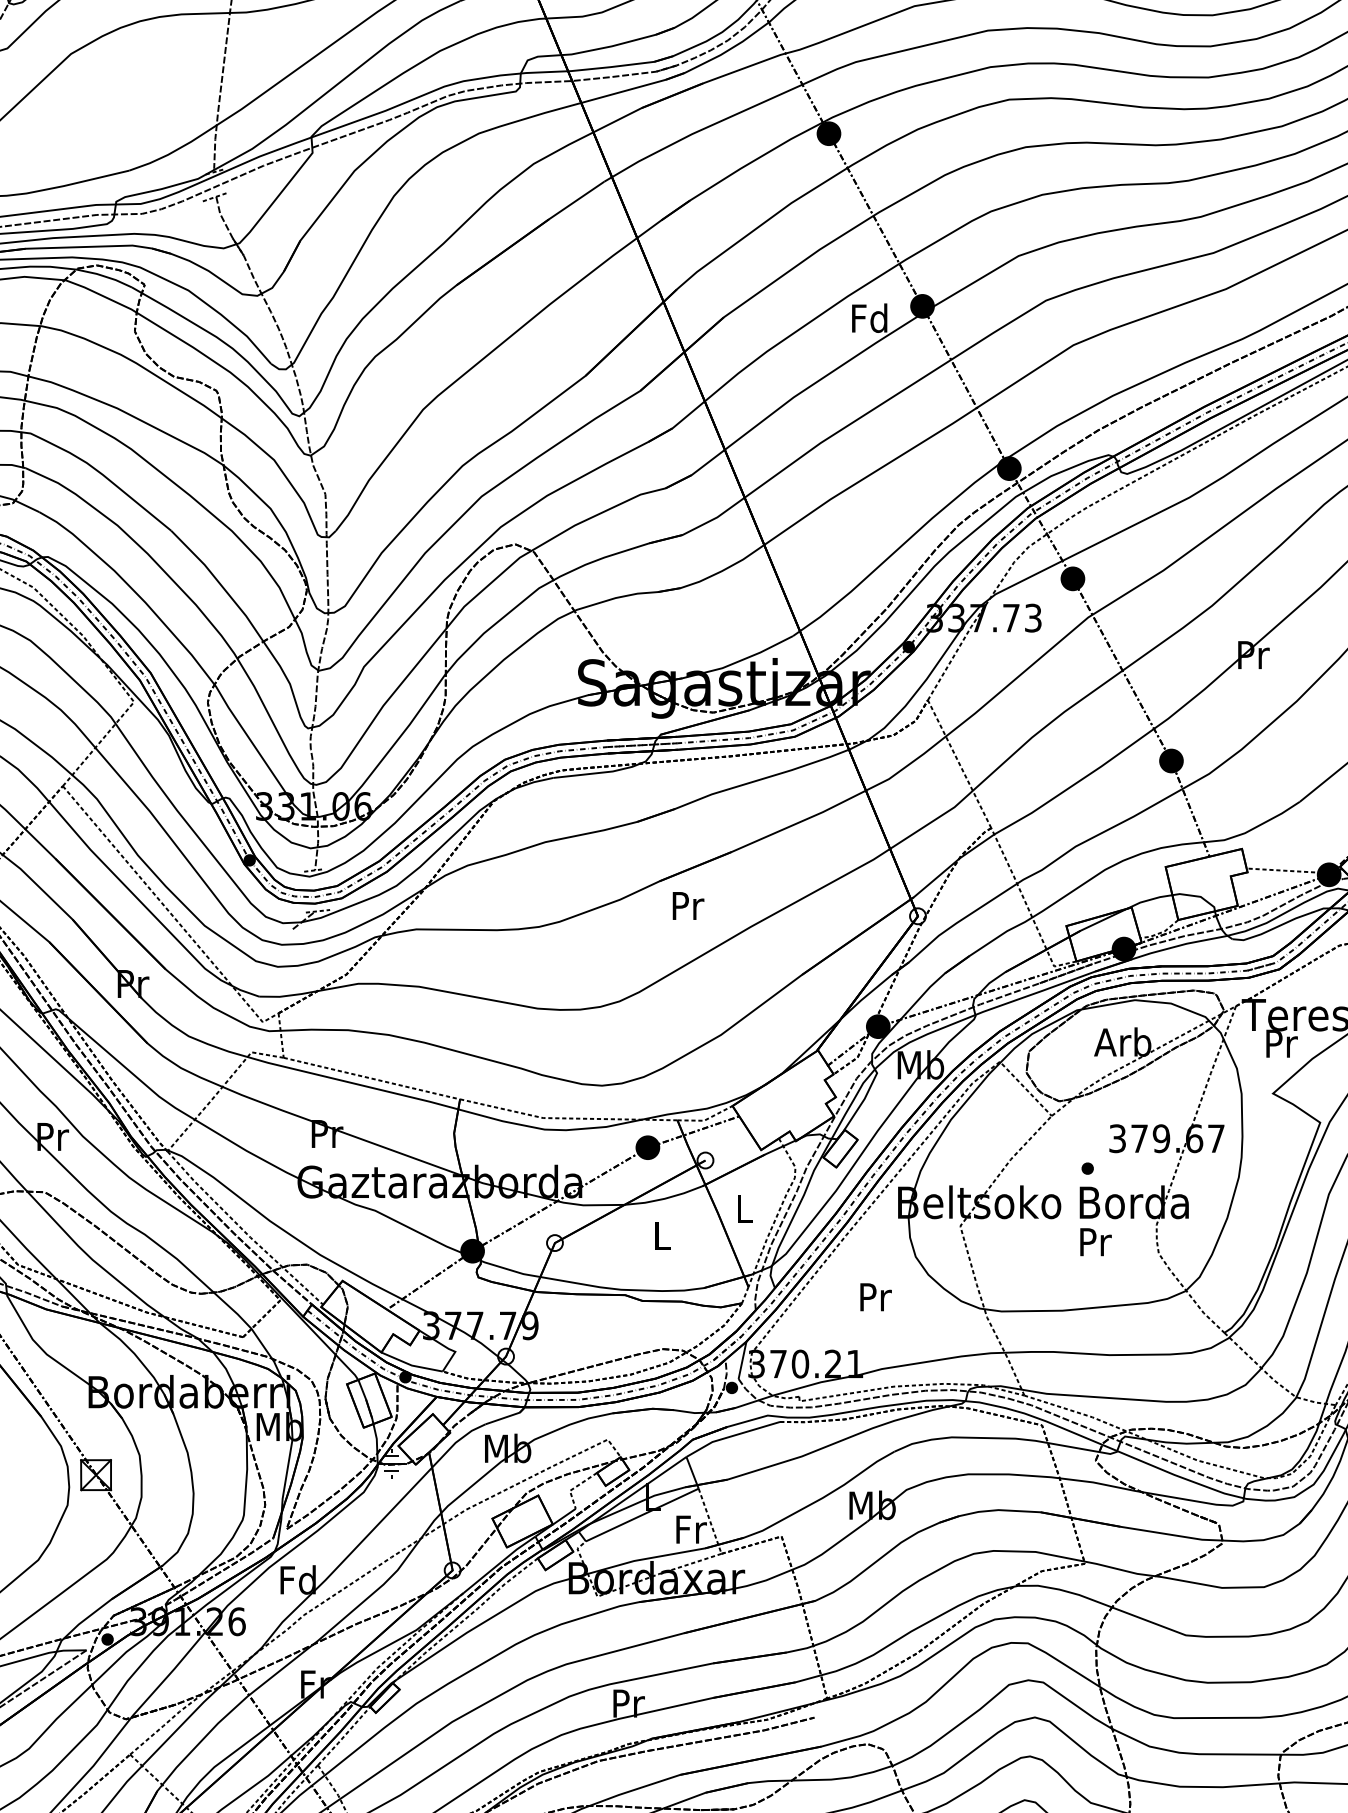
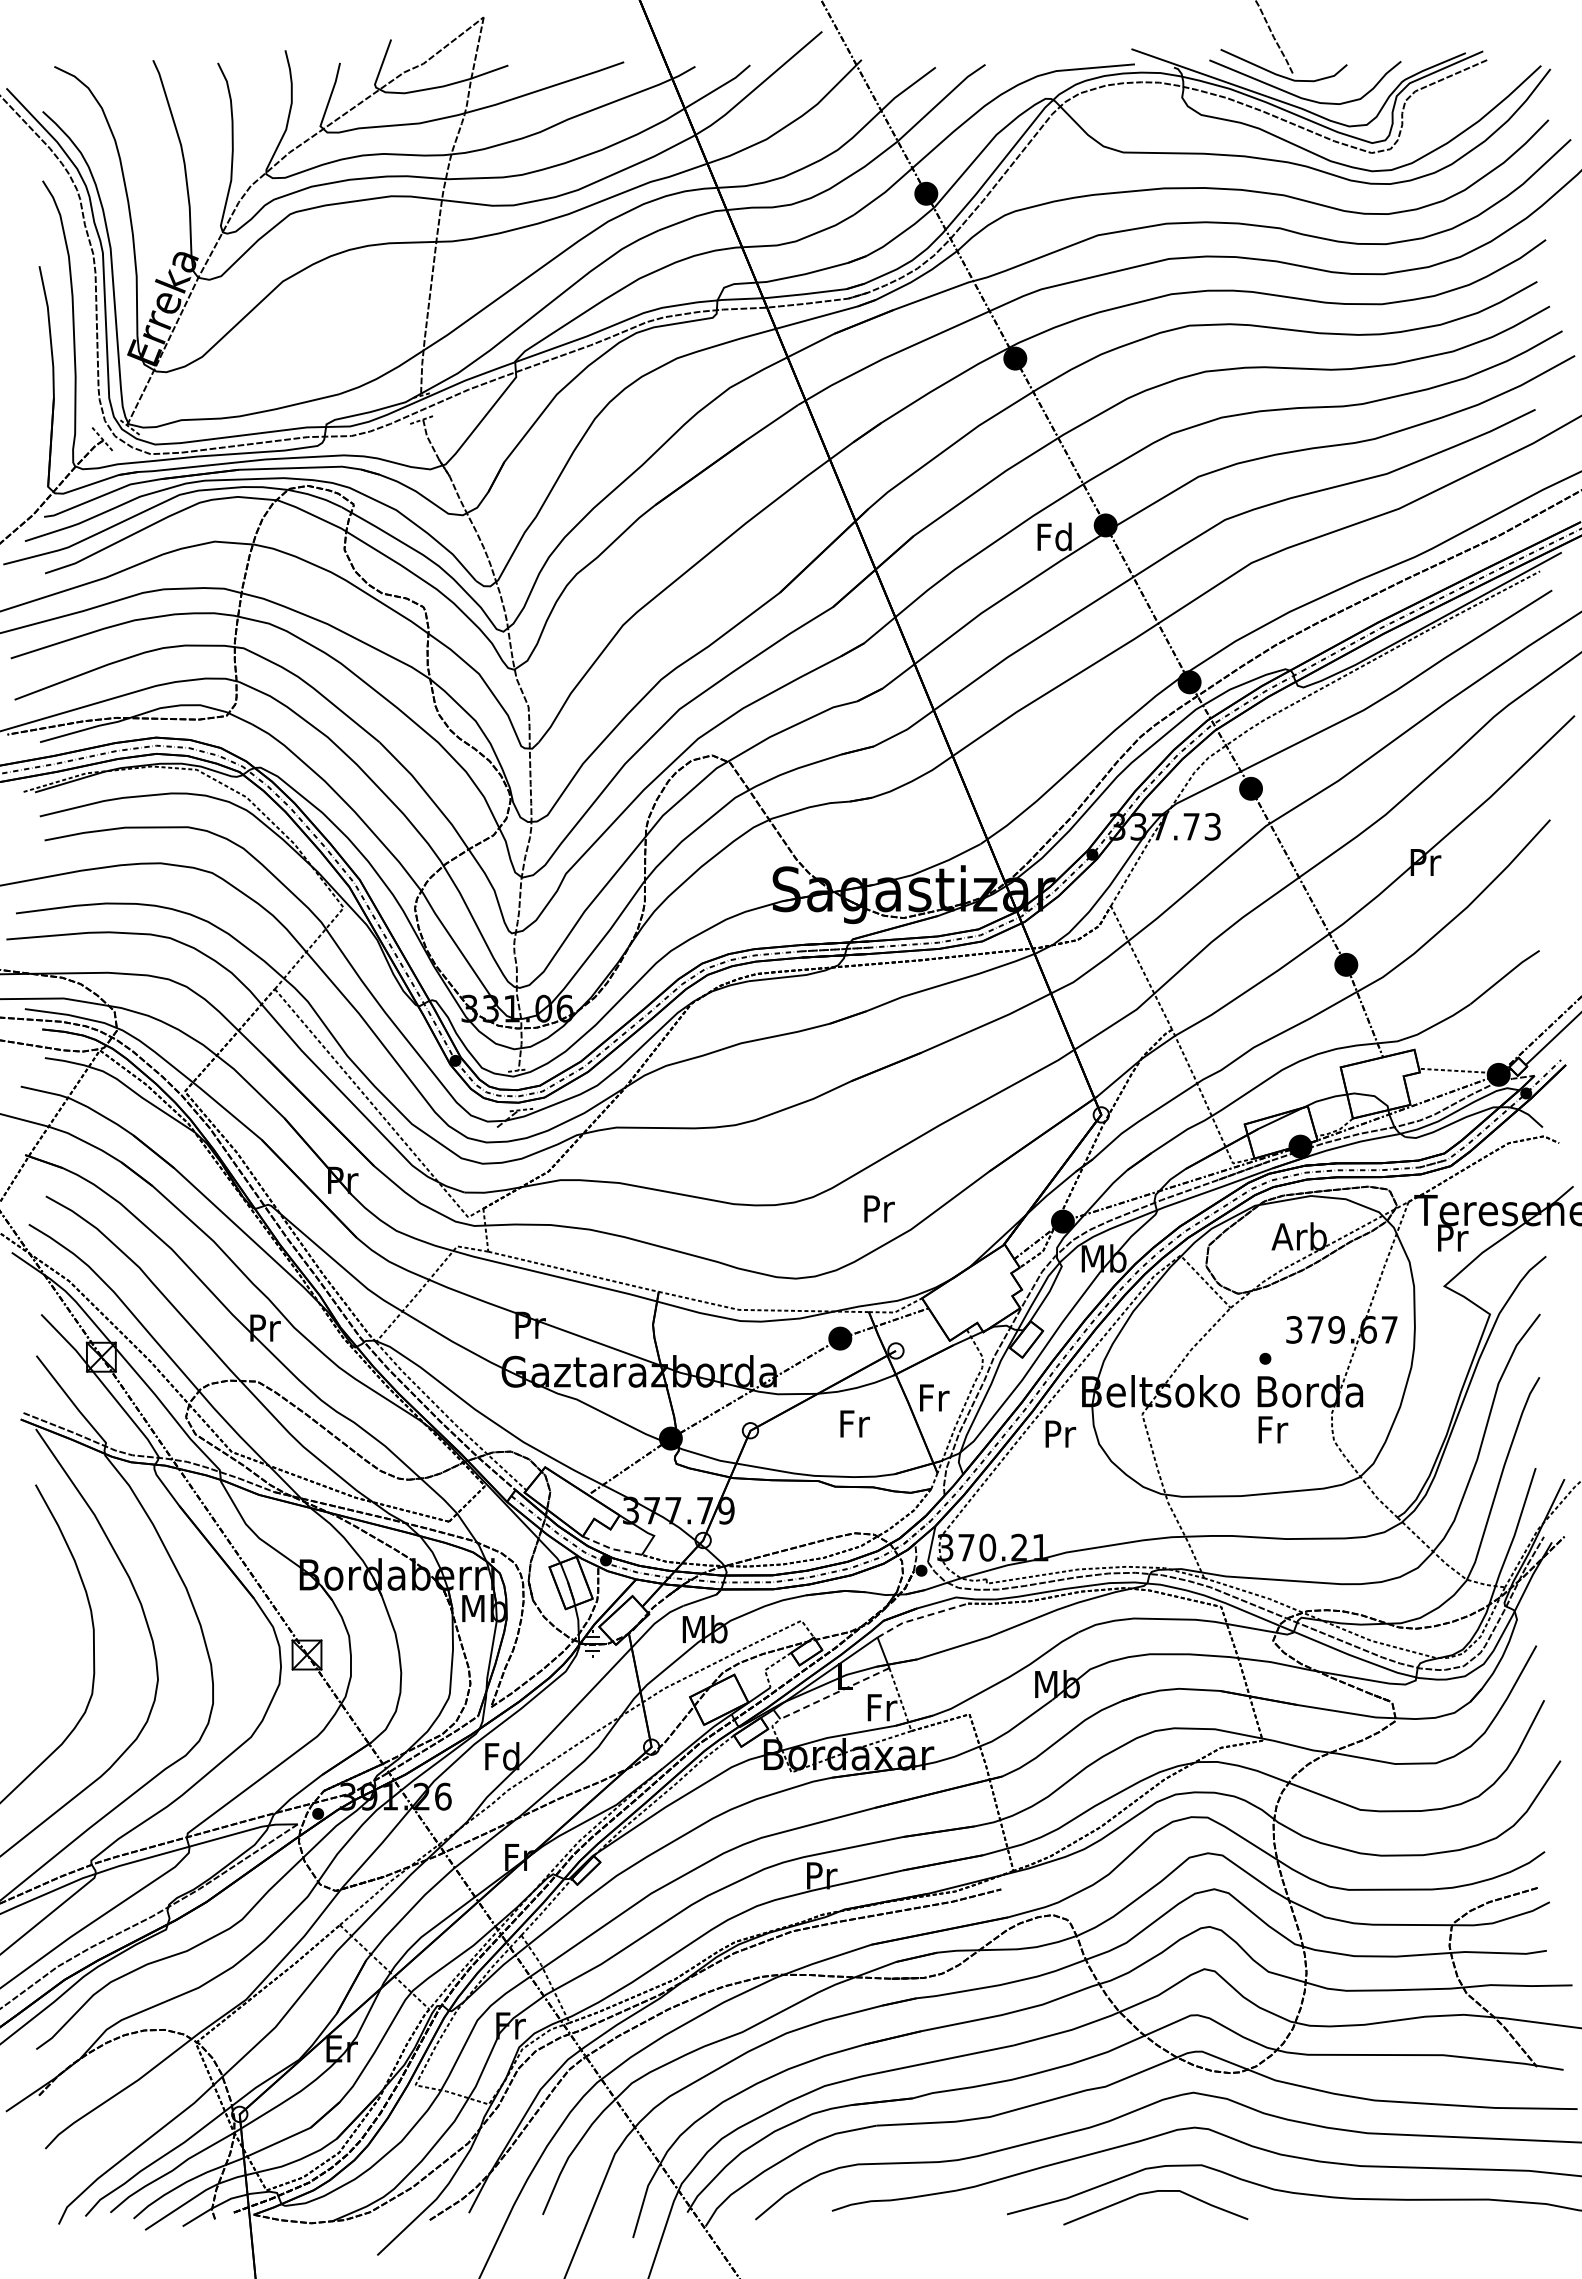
text: (688, 905) -> (879, 1208), moved
text: (745, 1208) -> (934, 1397), L -> Fr
text: (662, 1235) -> (854, 1423), L -> Fr
text: (1096, 1241) -> (1273, 1429), Pr -> Fr
text: (875, 1296) -> (1060, 1433), moved
line: (412, 1365) -> (612, 1549), solid -> dashed
line: (731, 1436) -> (921, 1617), solid -> dashed
line: (641, 1514) -> (834, 1693), solid -> dashed

